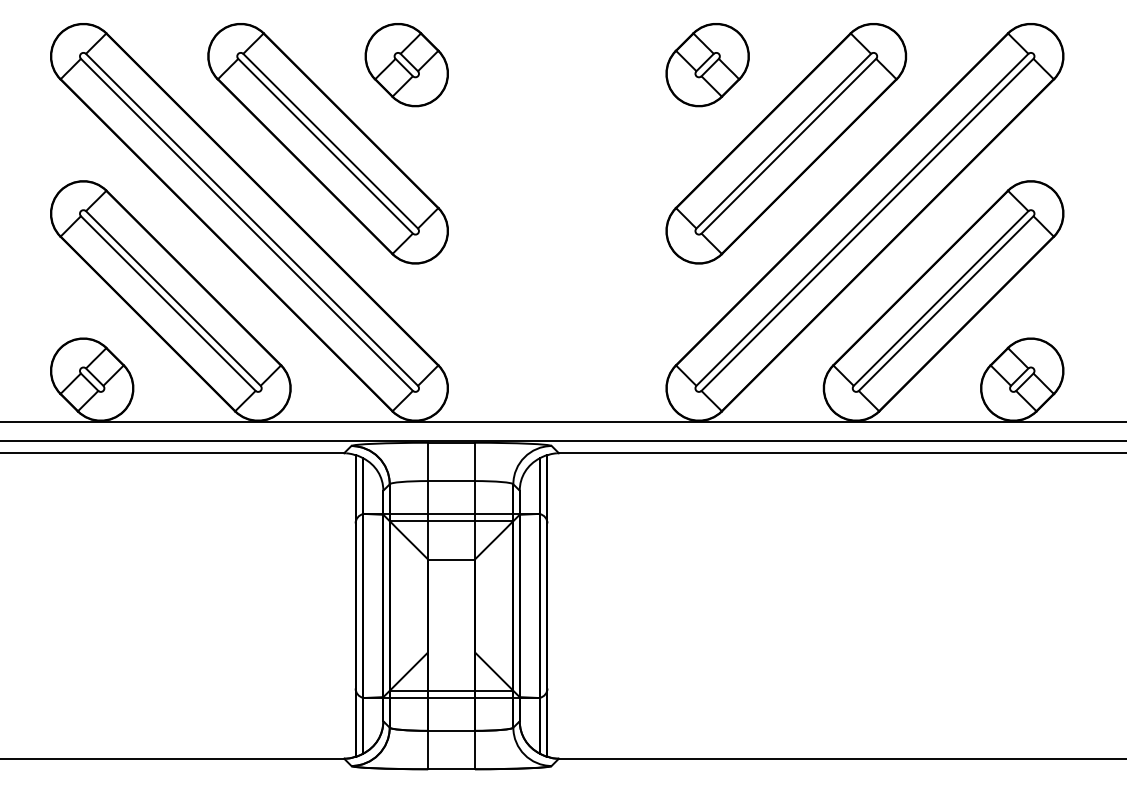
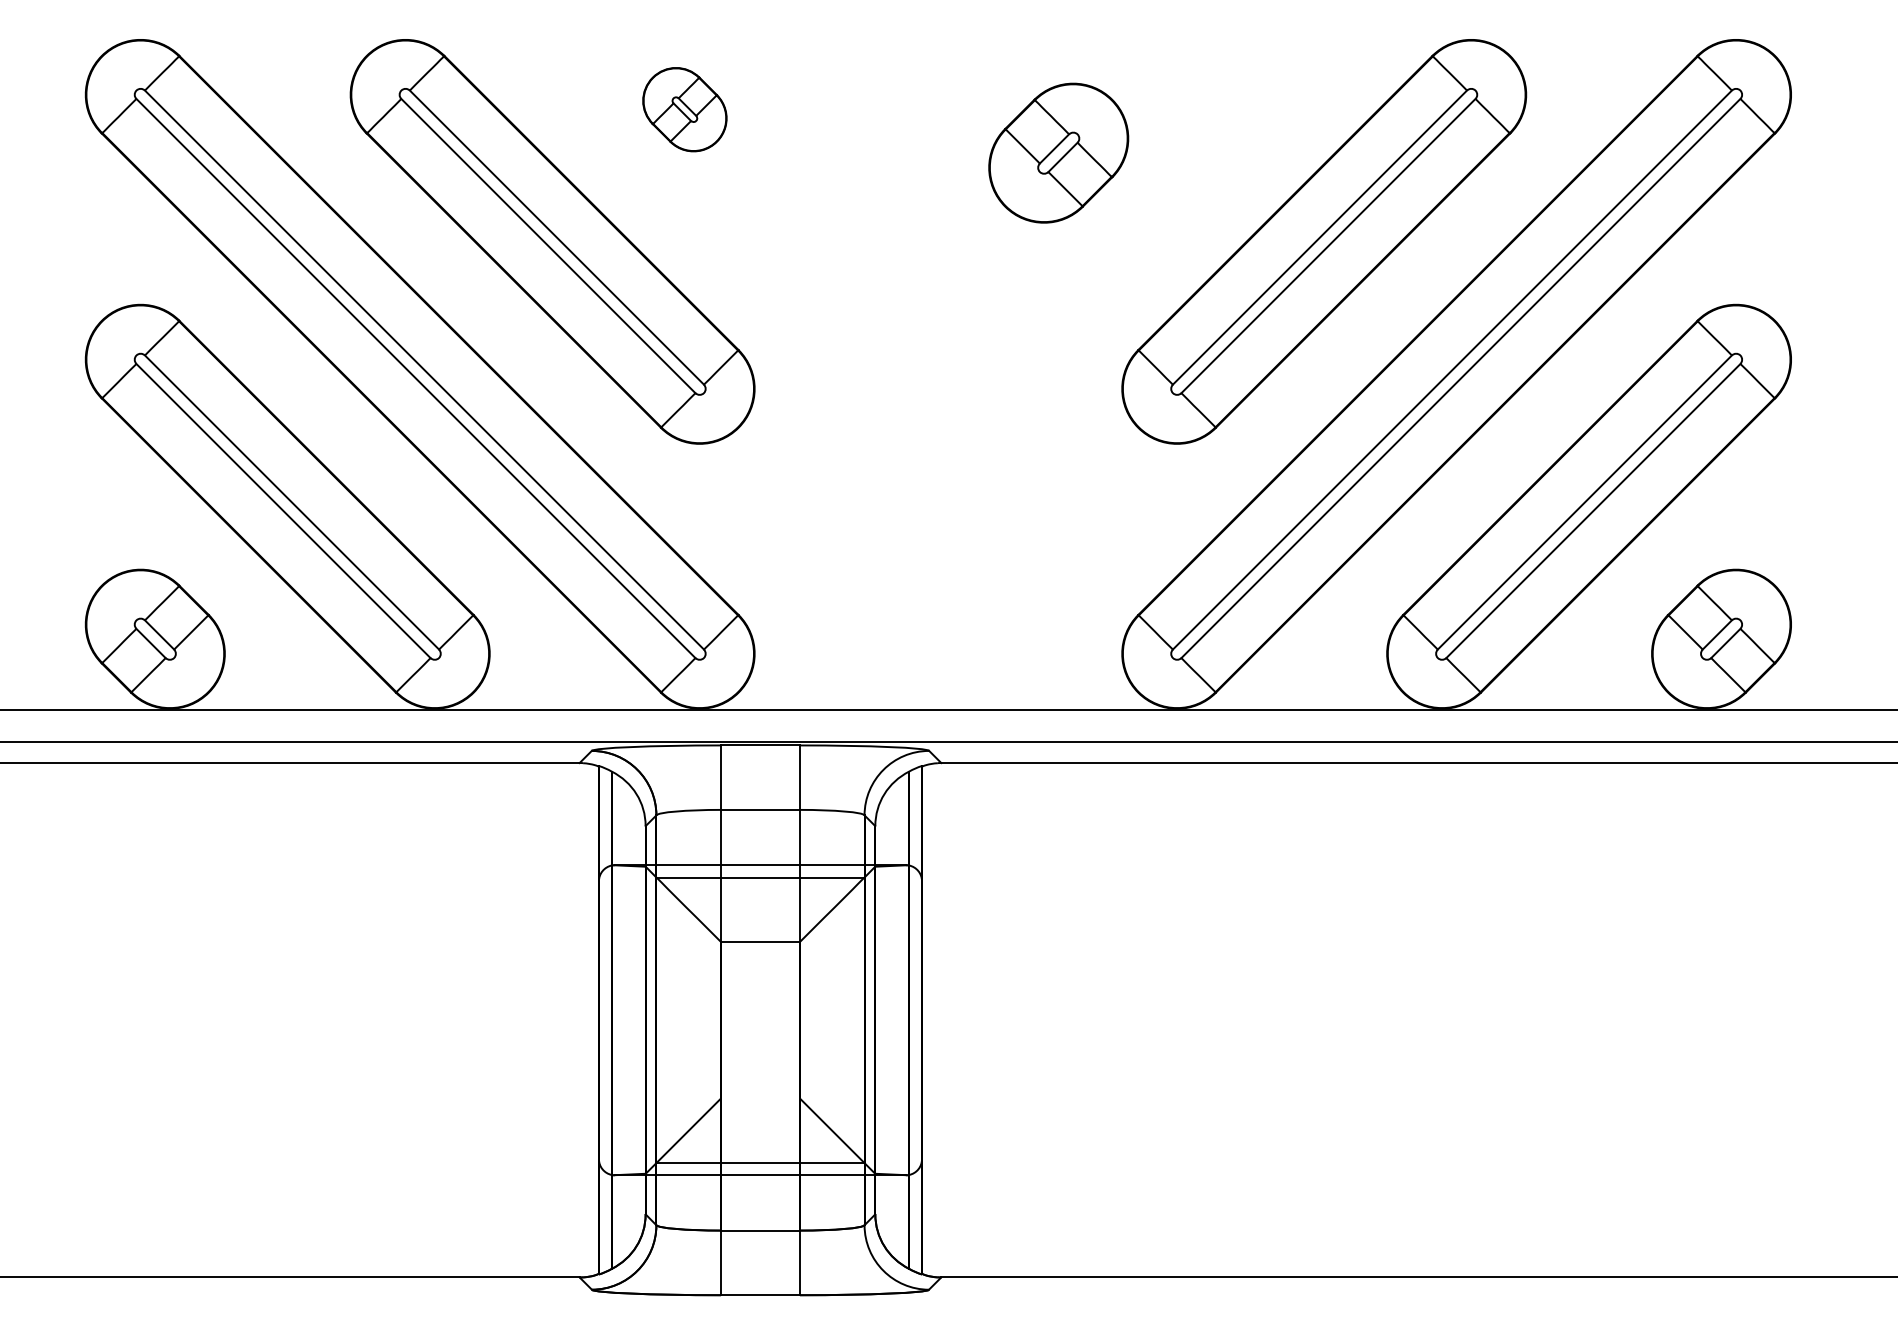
part: (406, 65) -> (684, 110), size x0.6
part: (707, 65) -> (1058, 153), moved

